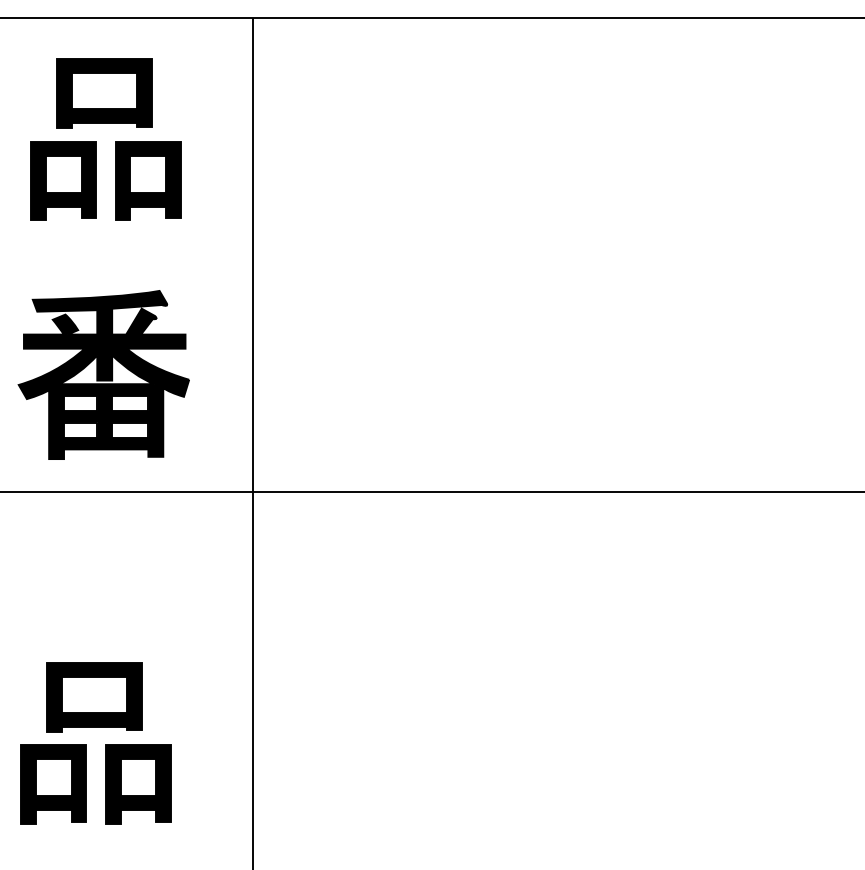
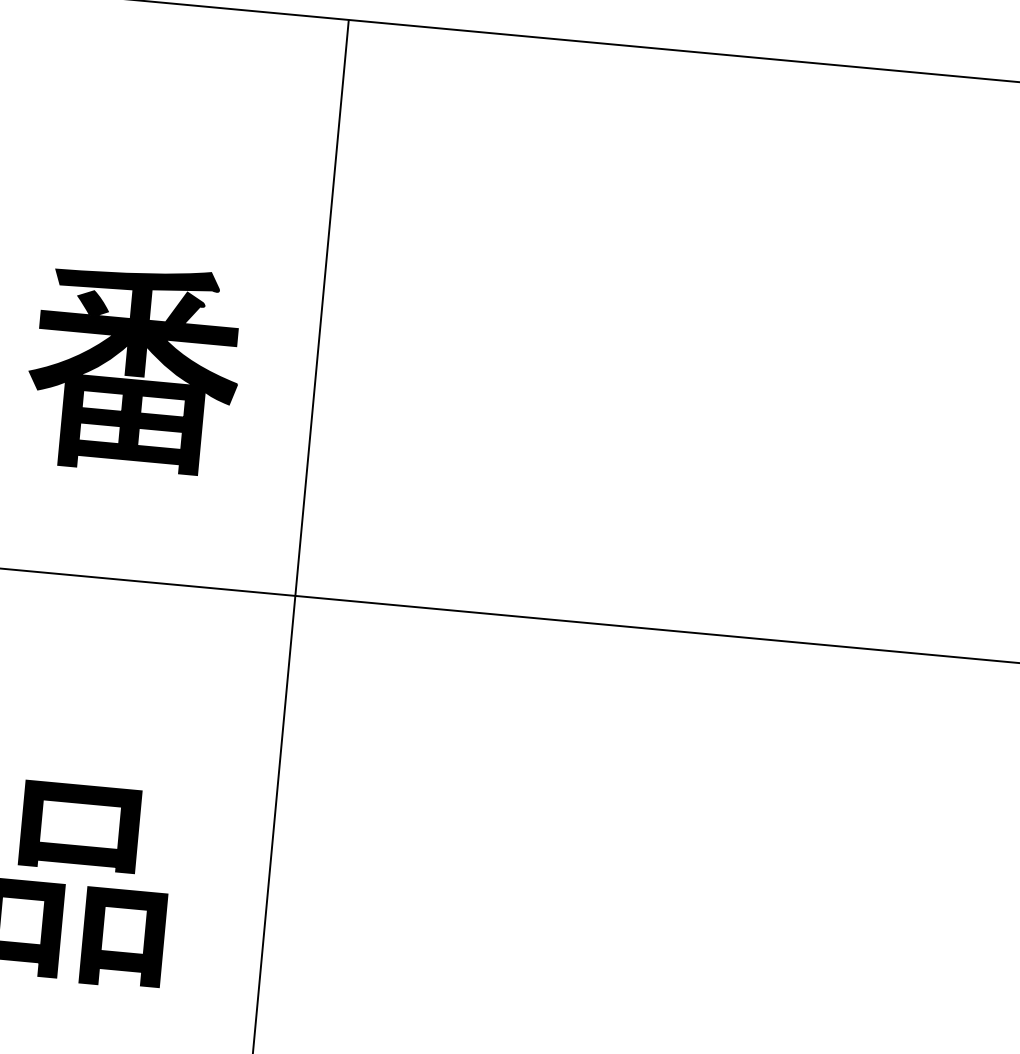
part: (96, 141) -> (145, 152), removed
part: (103, 374) -> (133, 368), moved

